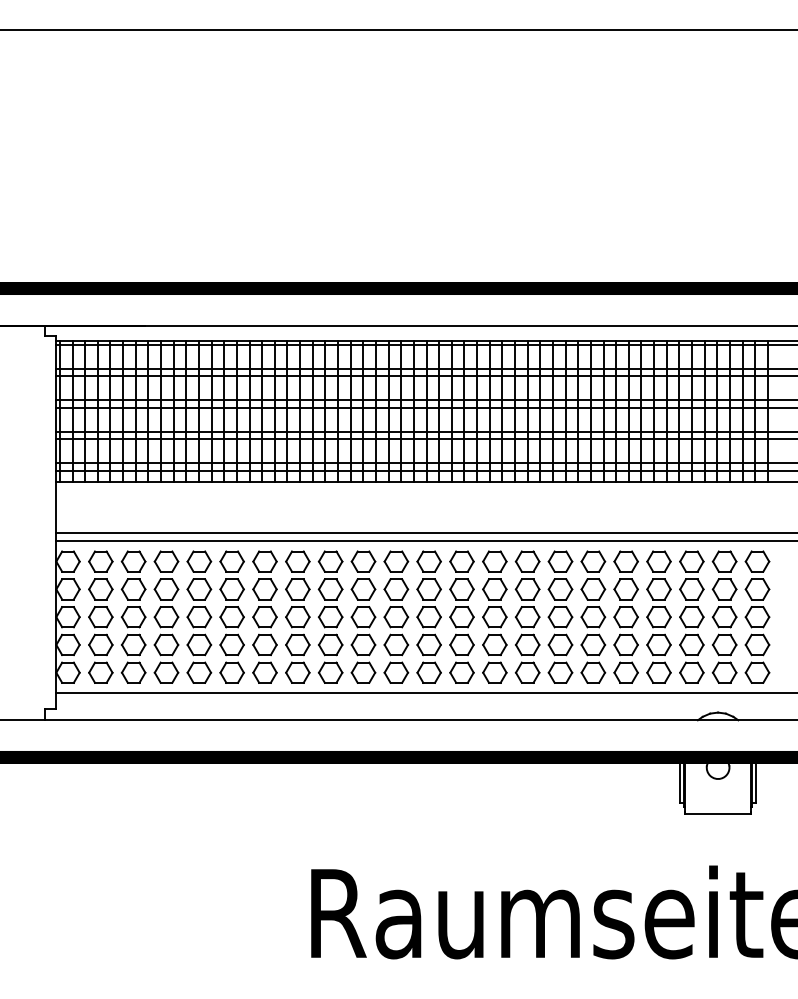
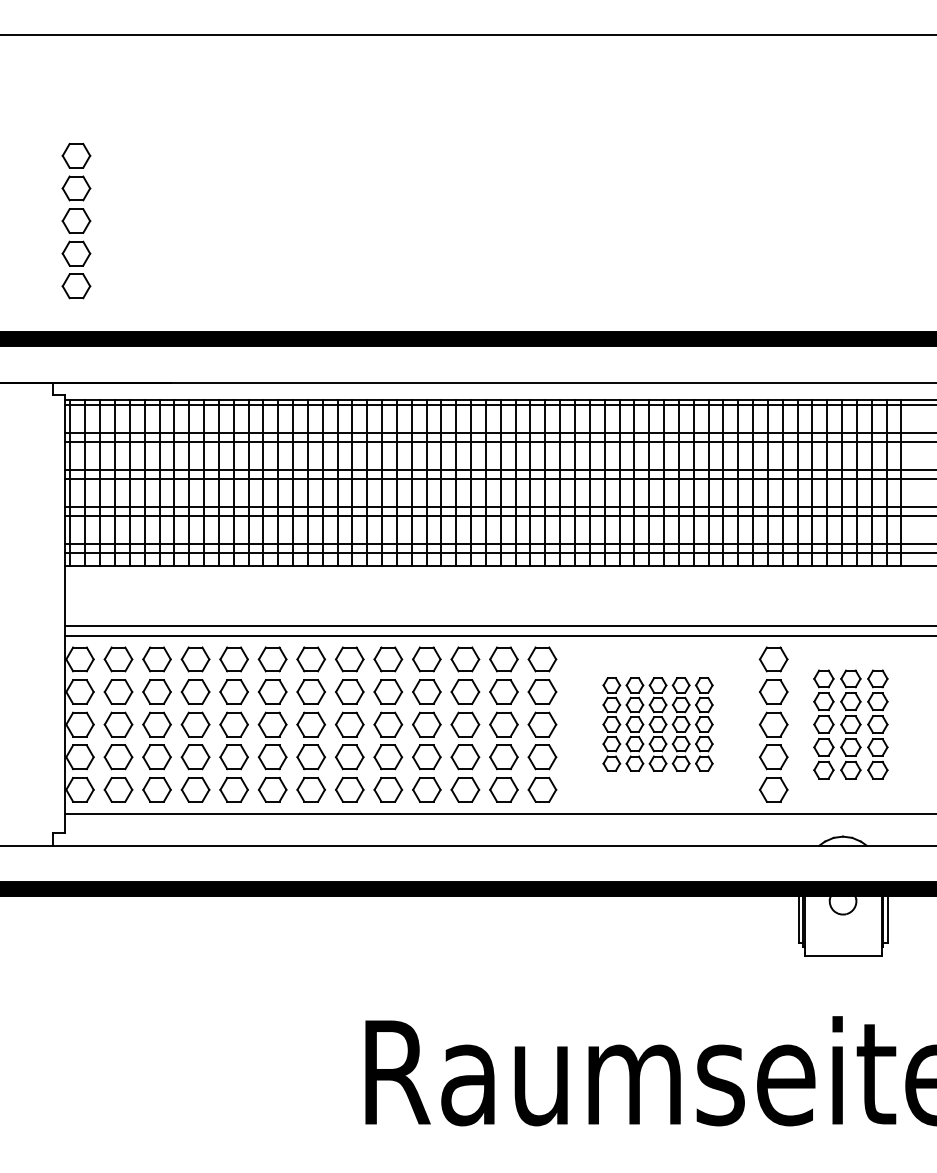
part: (64, 187) -> (75, 220), added
part: (560, 616) -> (658, 723), size x0.6
part: (724, 616) -> (850, 723), size x0.7

